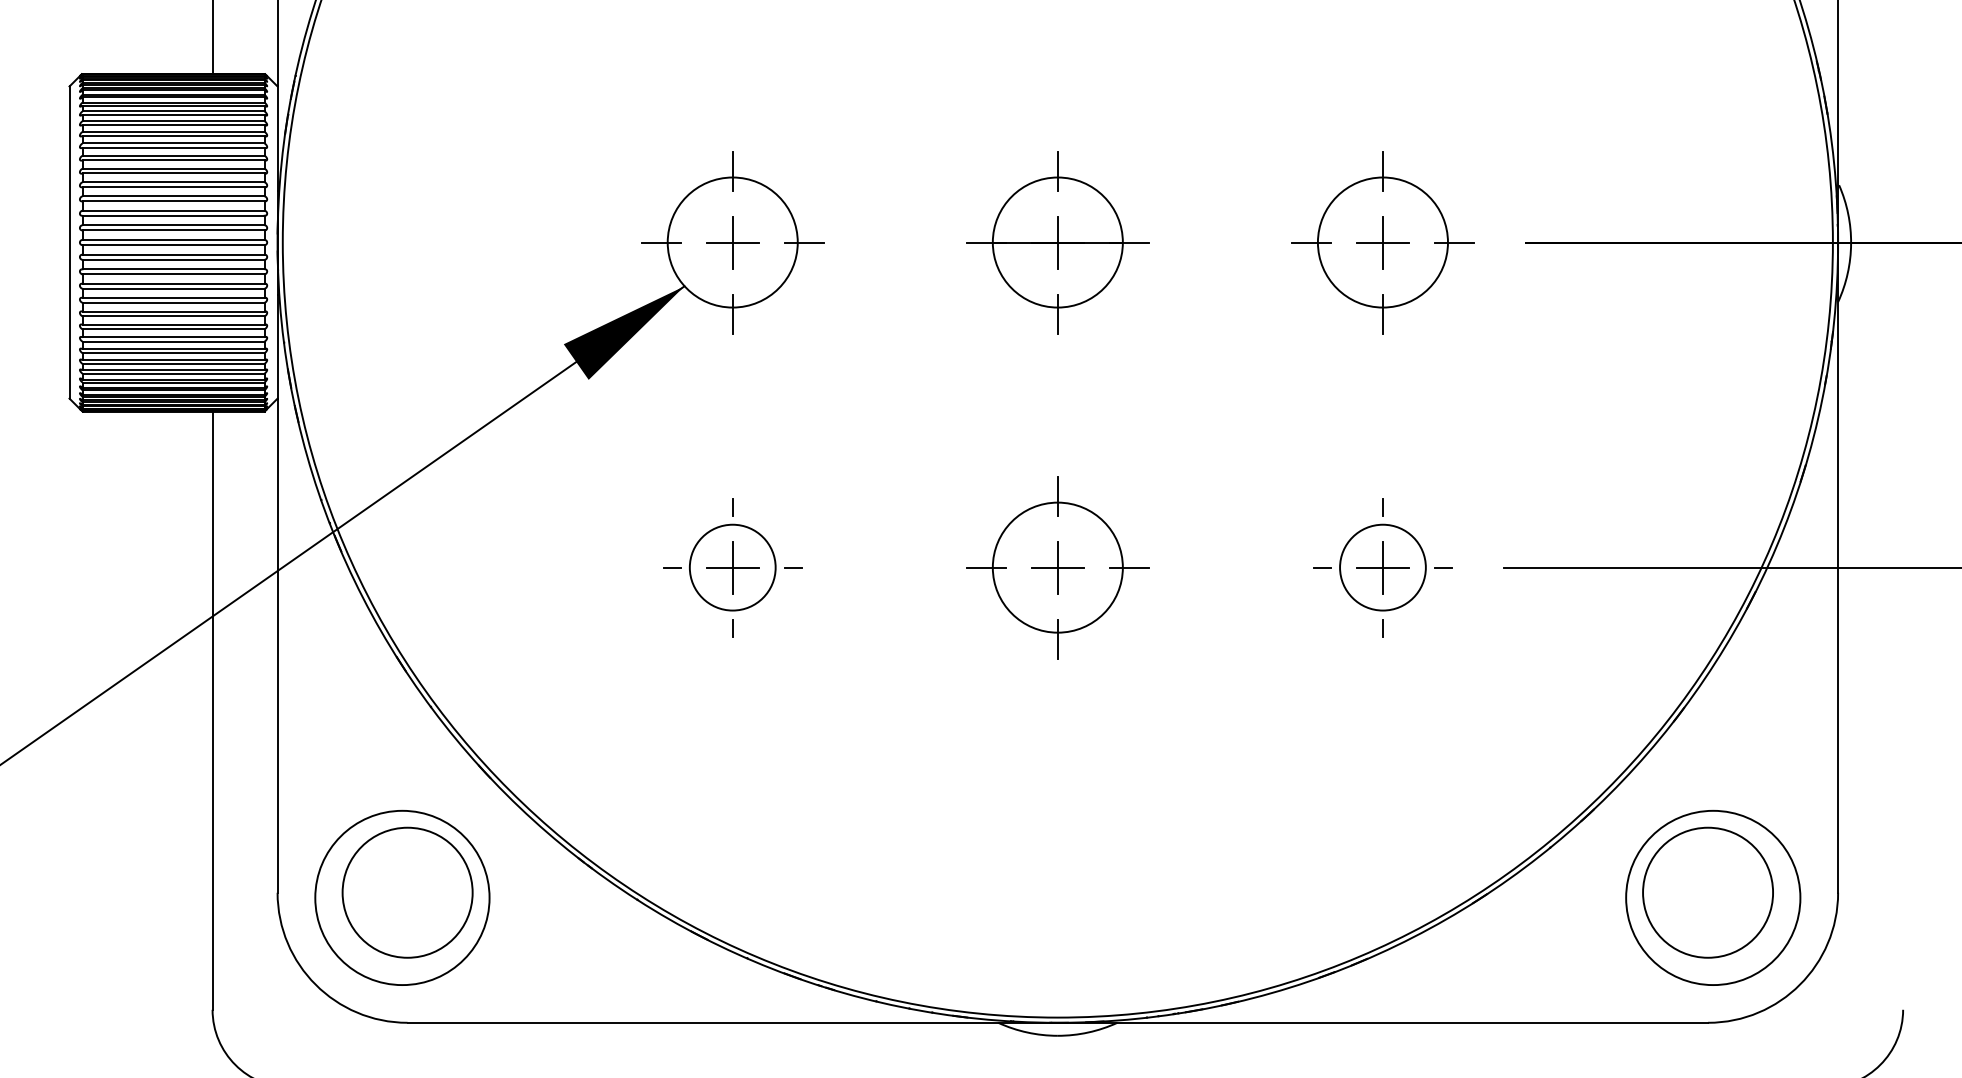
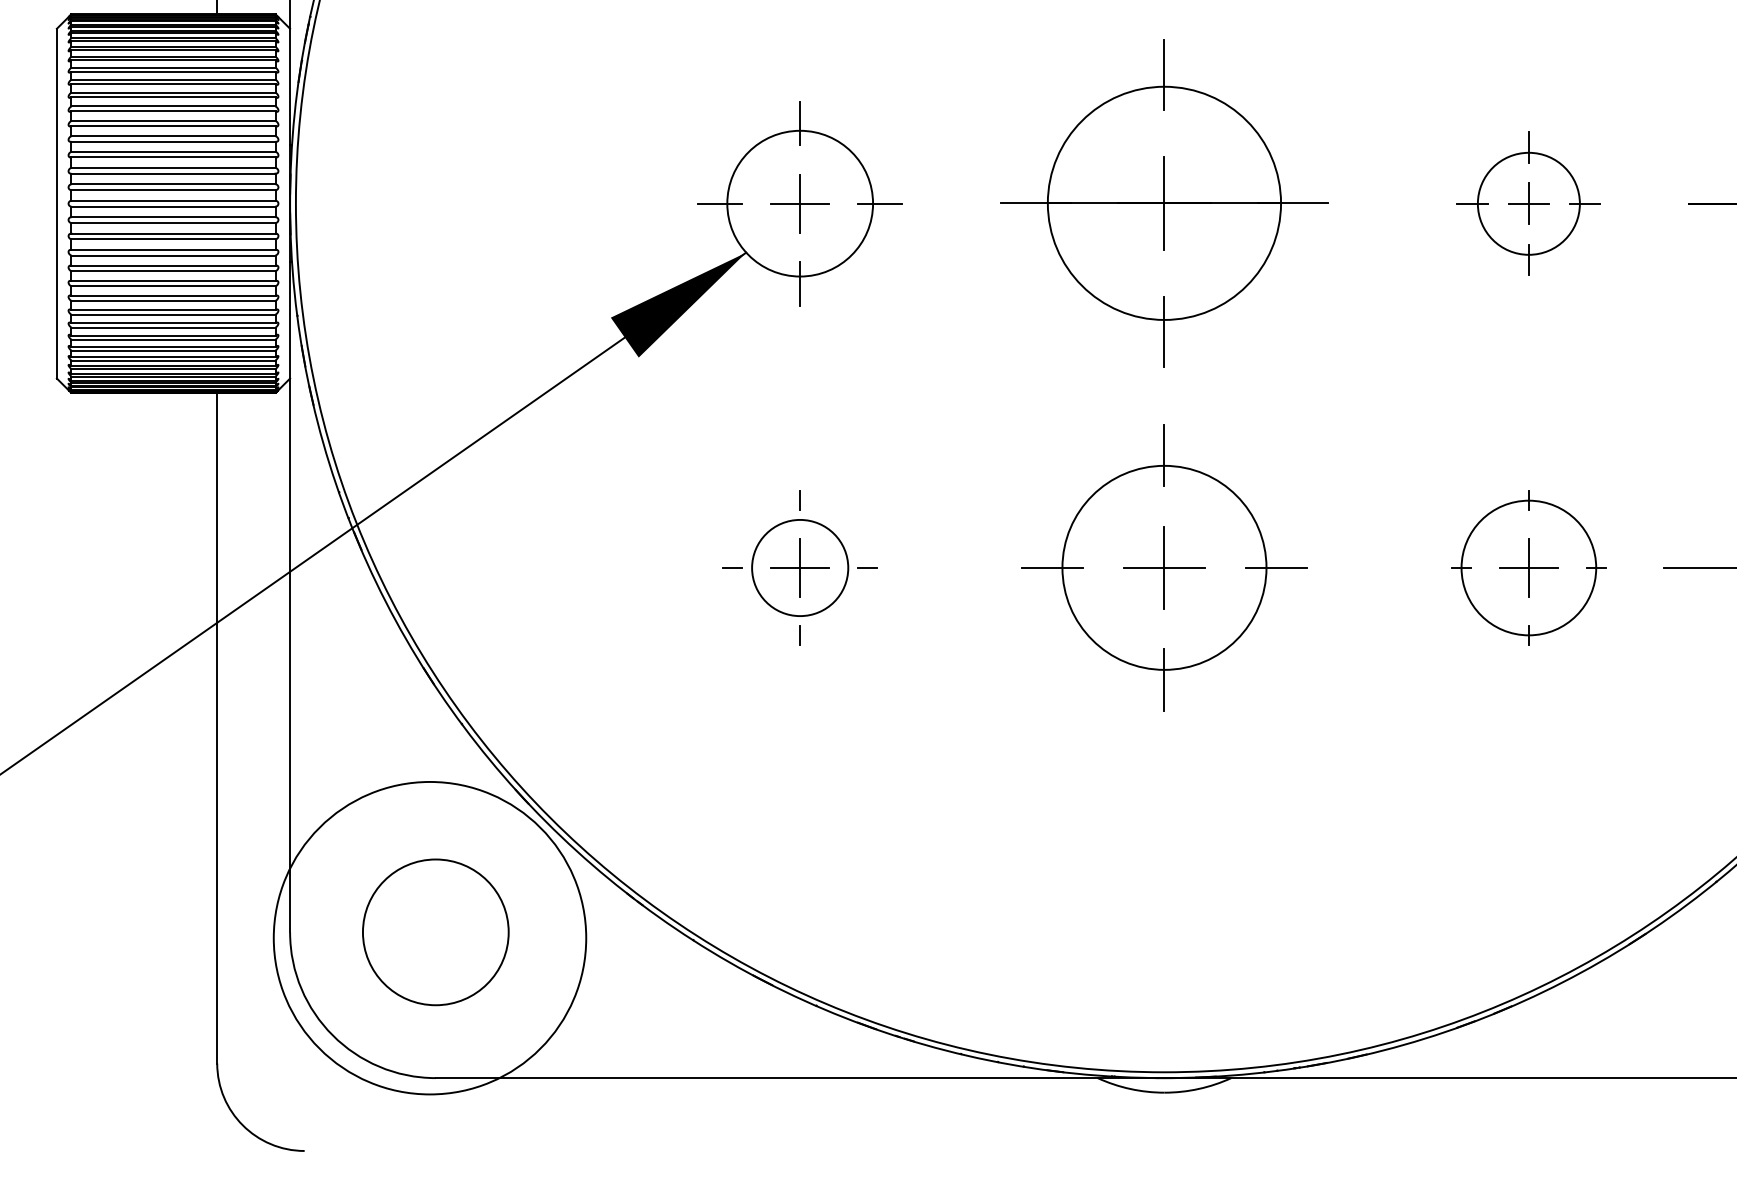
part: (1057, 242) -> (1164, 203), size x1.6
part: (1382, 242) -> (1528, 203), size x0.7
part: (1057, 567) -> (1164, 567), size x1.4
circle: (1382, 567) -> (1528, 567), size x1.4
circle: (402, 897) -> (430, 937), size x1.6

